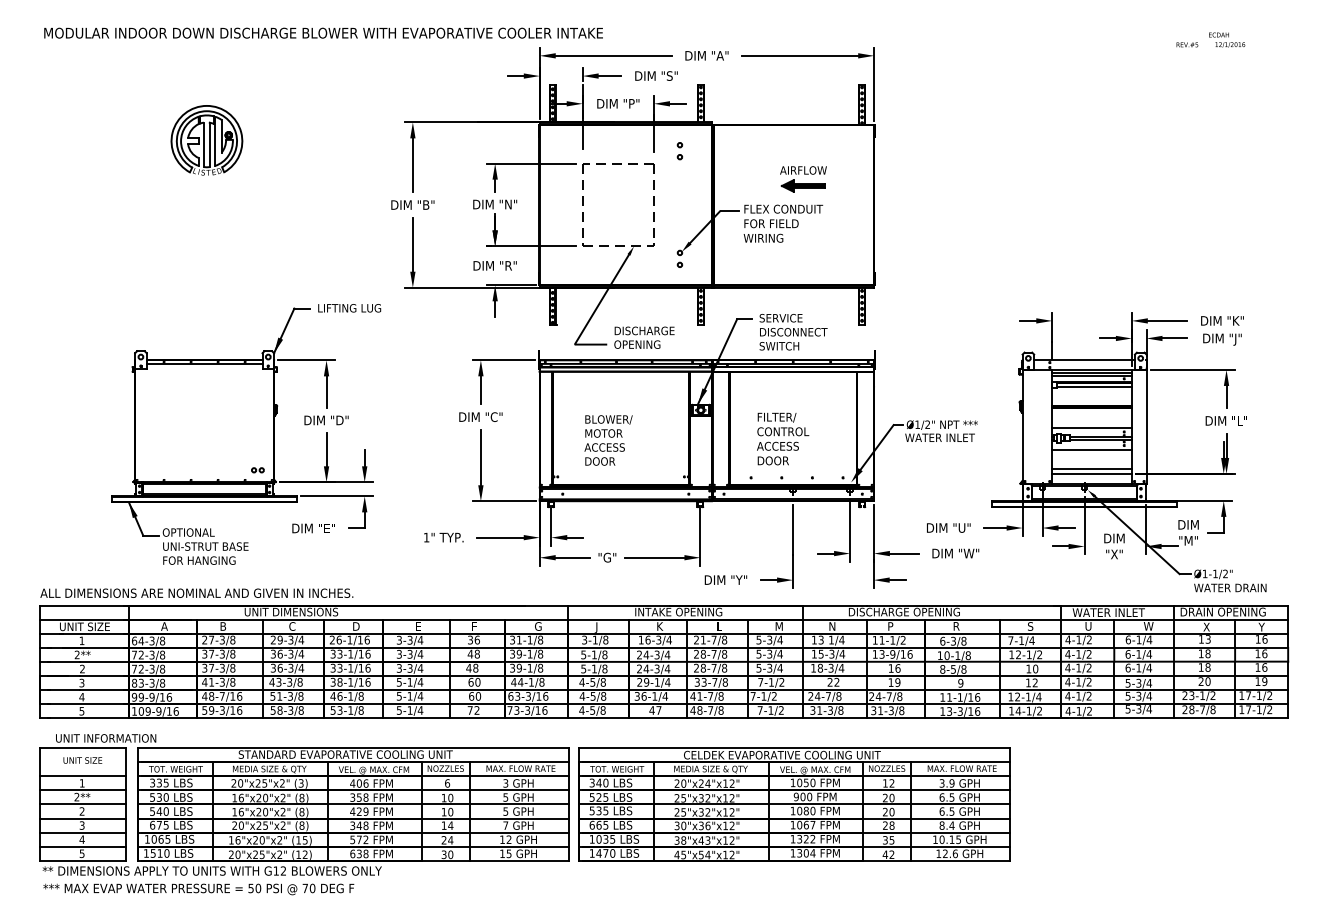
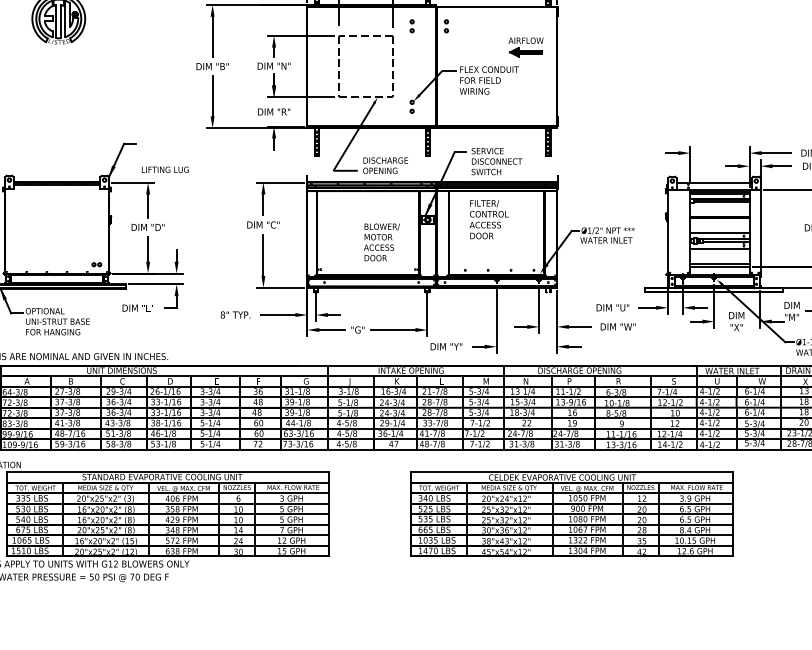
part: (725, 151) -> (446, 26), added
part: (803, 179) -> (526, 47), moved
text: (349, 308) -> (165, 169), moved
text: (783, 438) -> (489, 219), moved
text: (608, 440) -> (381, 242), moved
text: (426, 537) -> (222, 314), 1" -> 8"
part: (794, 804) -> (571, 514), moved

